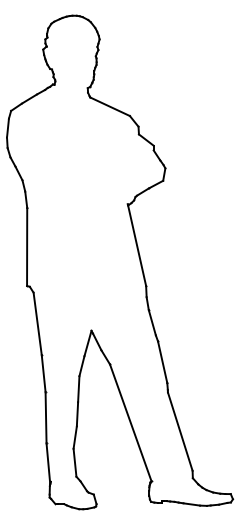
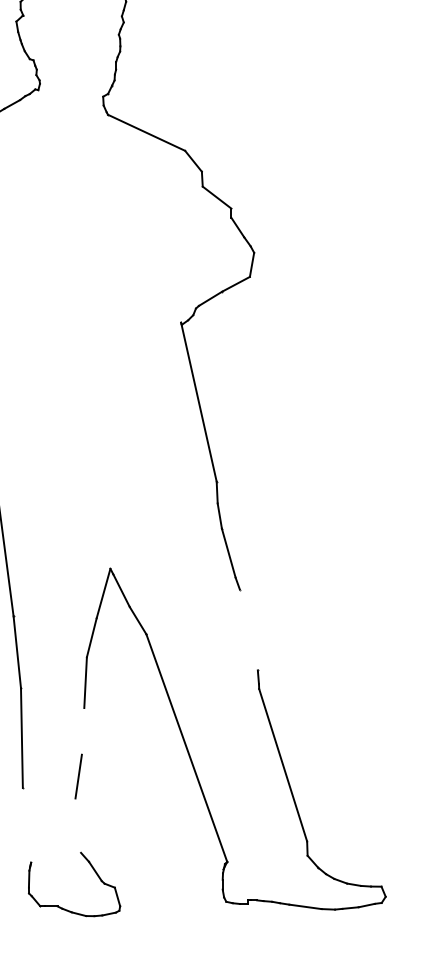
line: (162, 361) -> (248, 628), removed
line: (77, 414) -> (83, 731), removed
line: (74, 462) -> (77, 825), removed
line: (48, 463) -> (26, 827), removed

